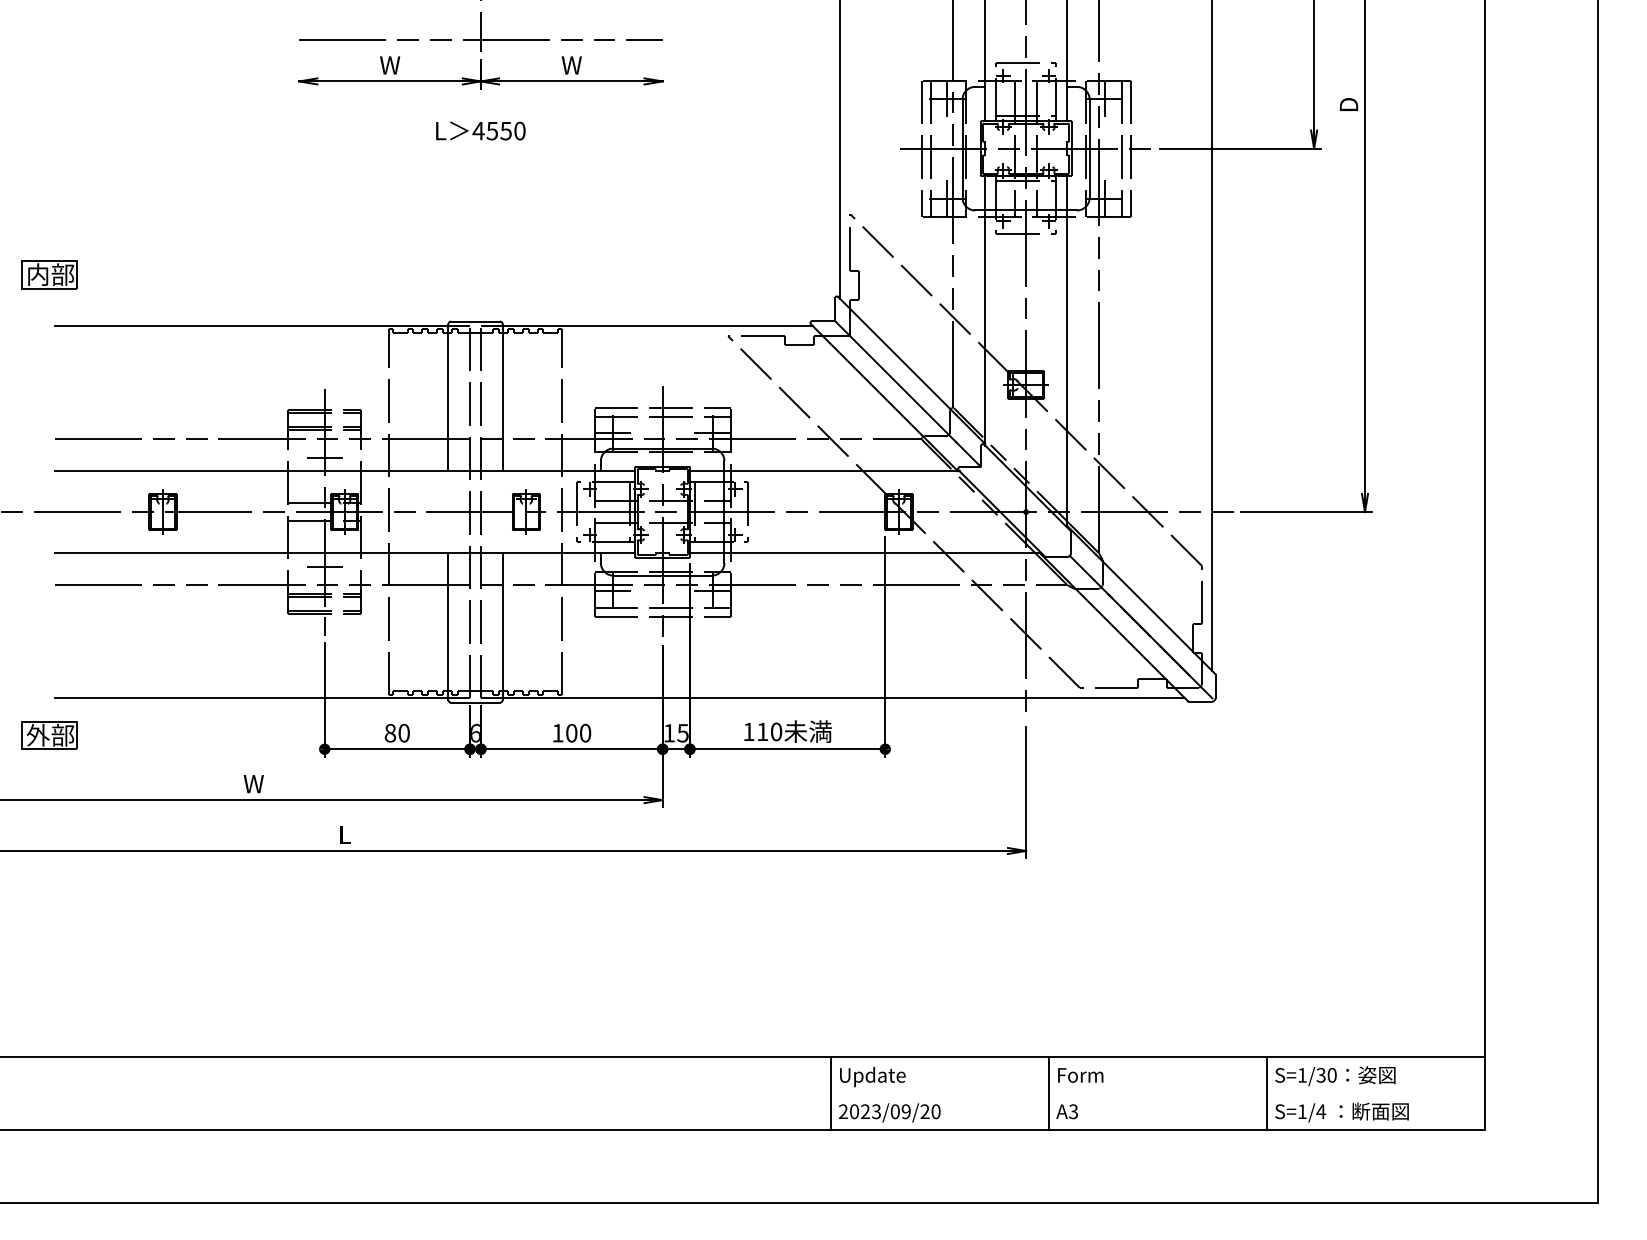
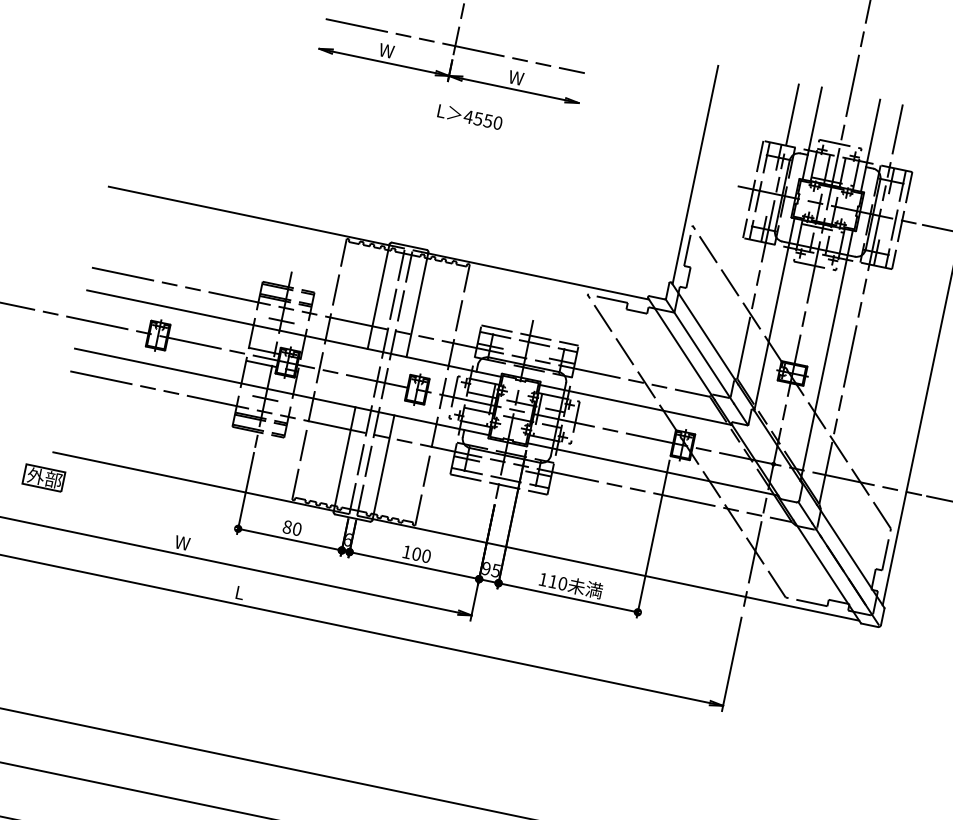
text: (480, 130) -> (469, 116), moved
part: (49, 274) -> (112, 149), removed
text: (669, 732) -> (486, 568), 15 -> 95

